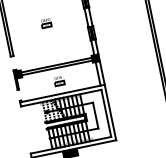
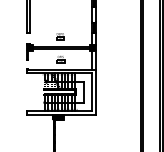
part: (46, 23) -> (60, 36), moved

